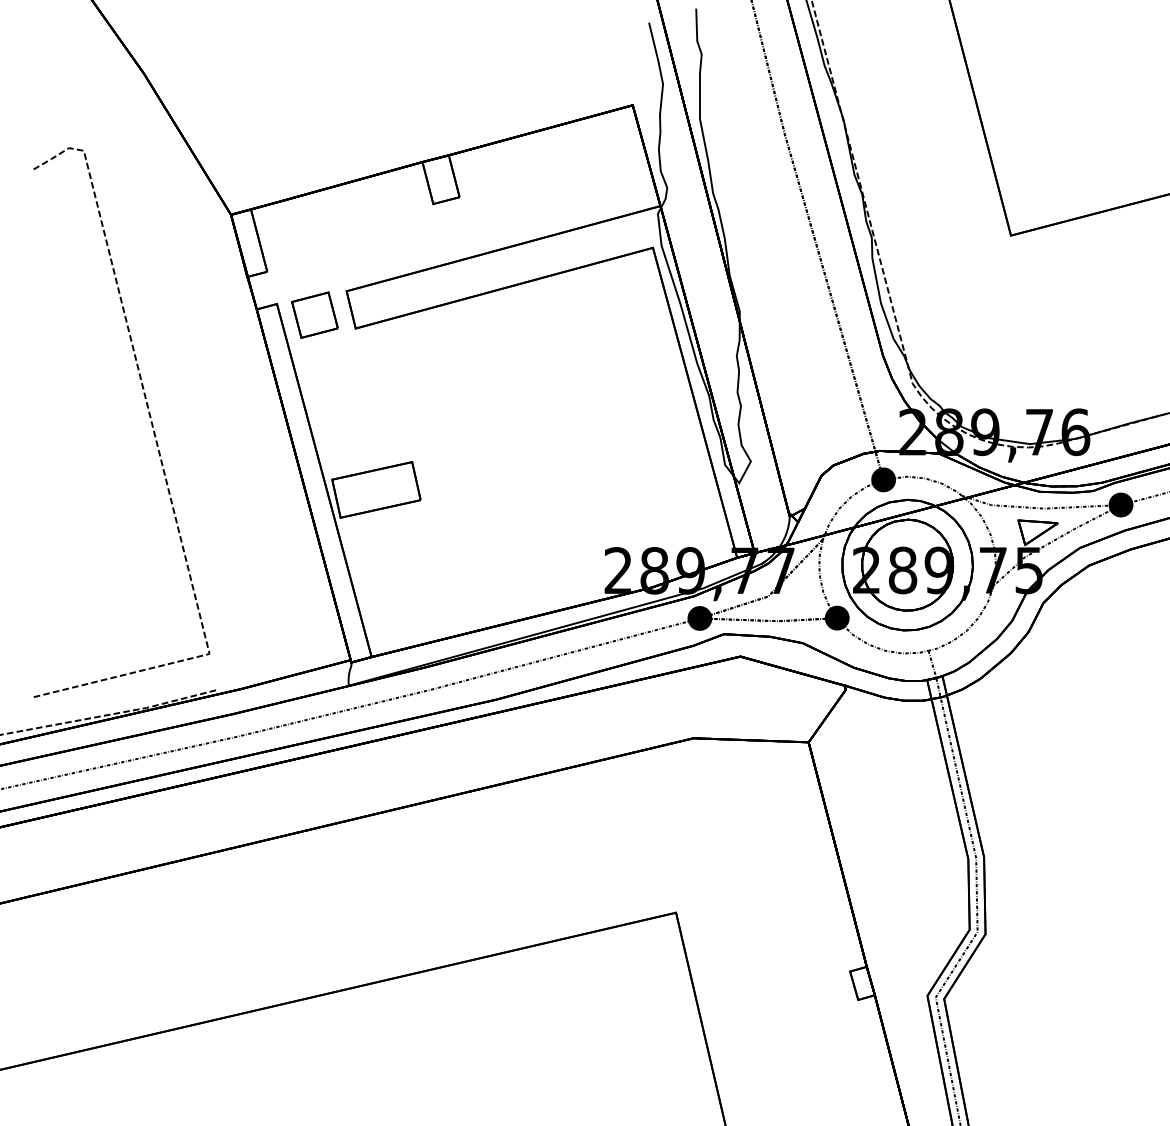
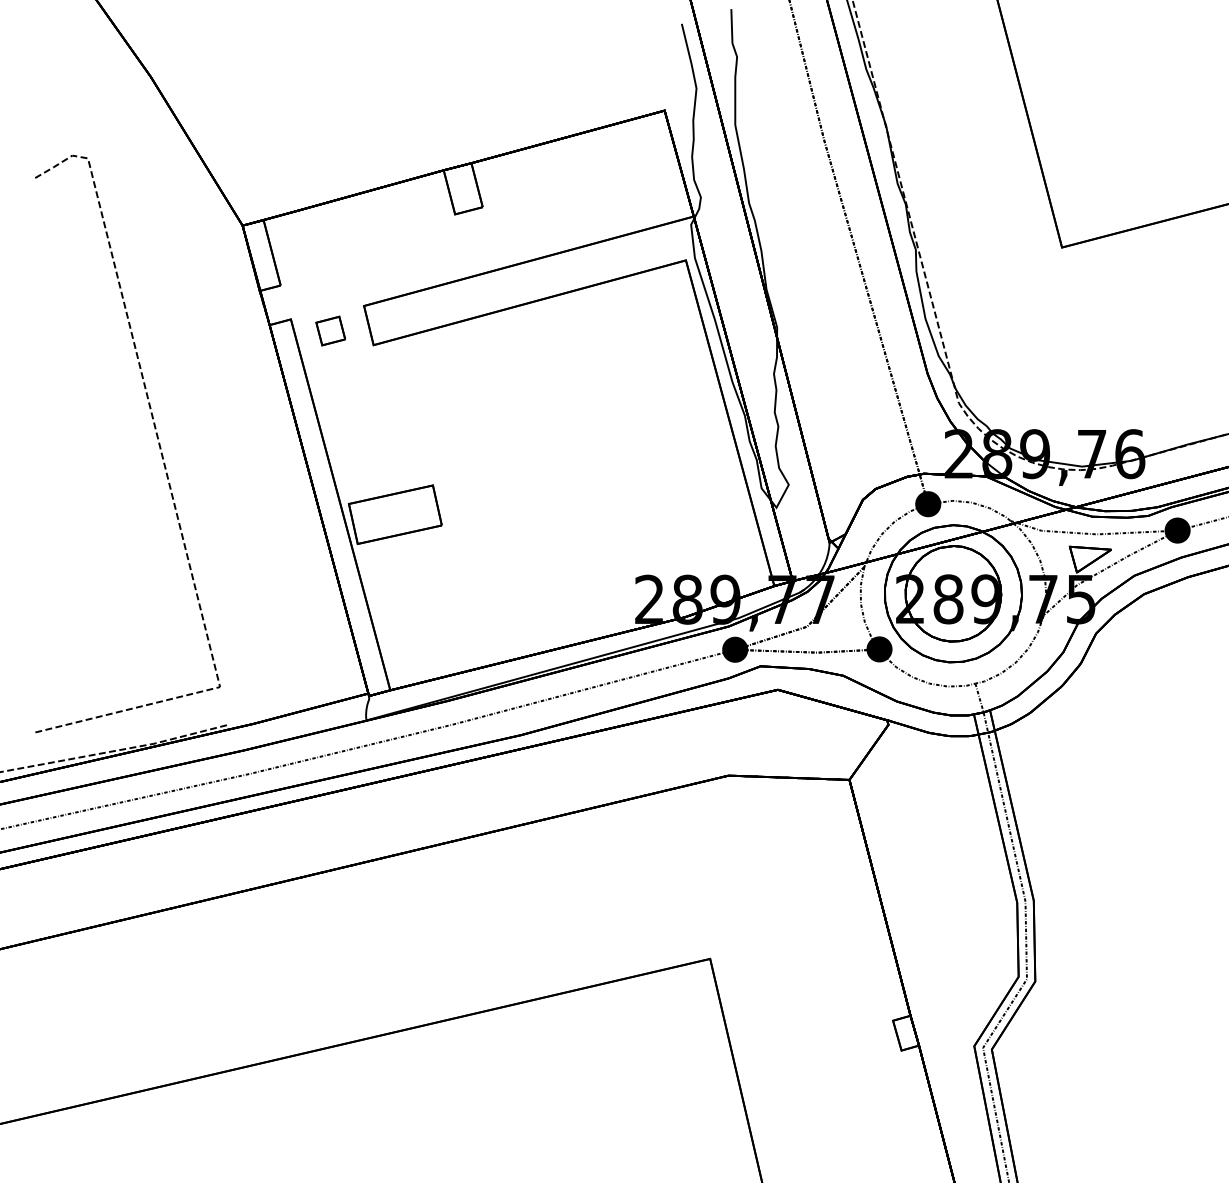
part: (314, 314) -> (330, 330), size x0.6

